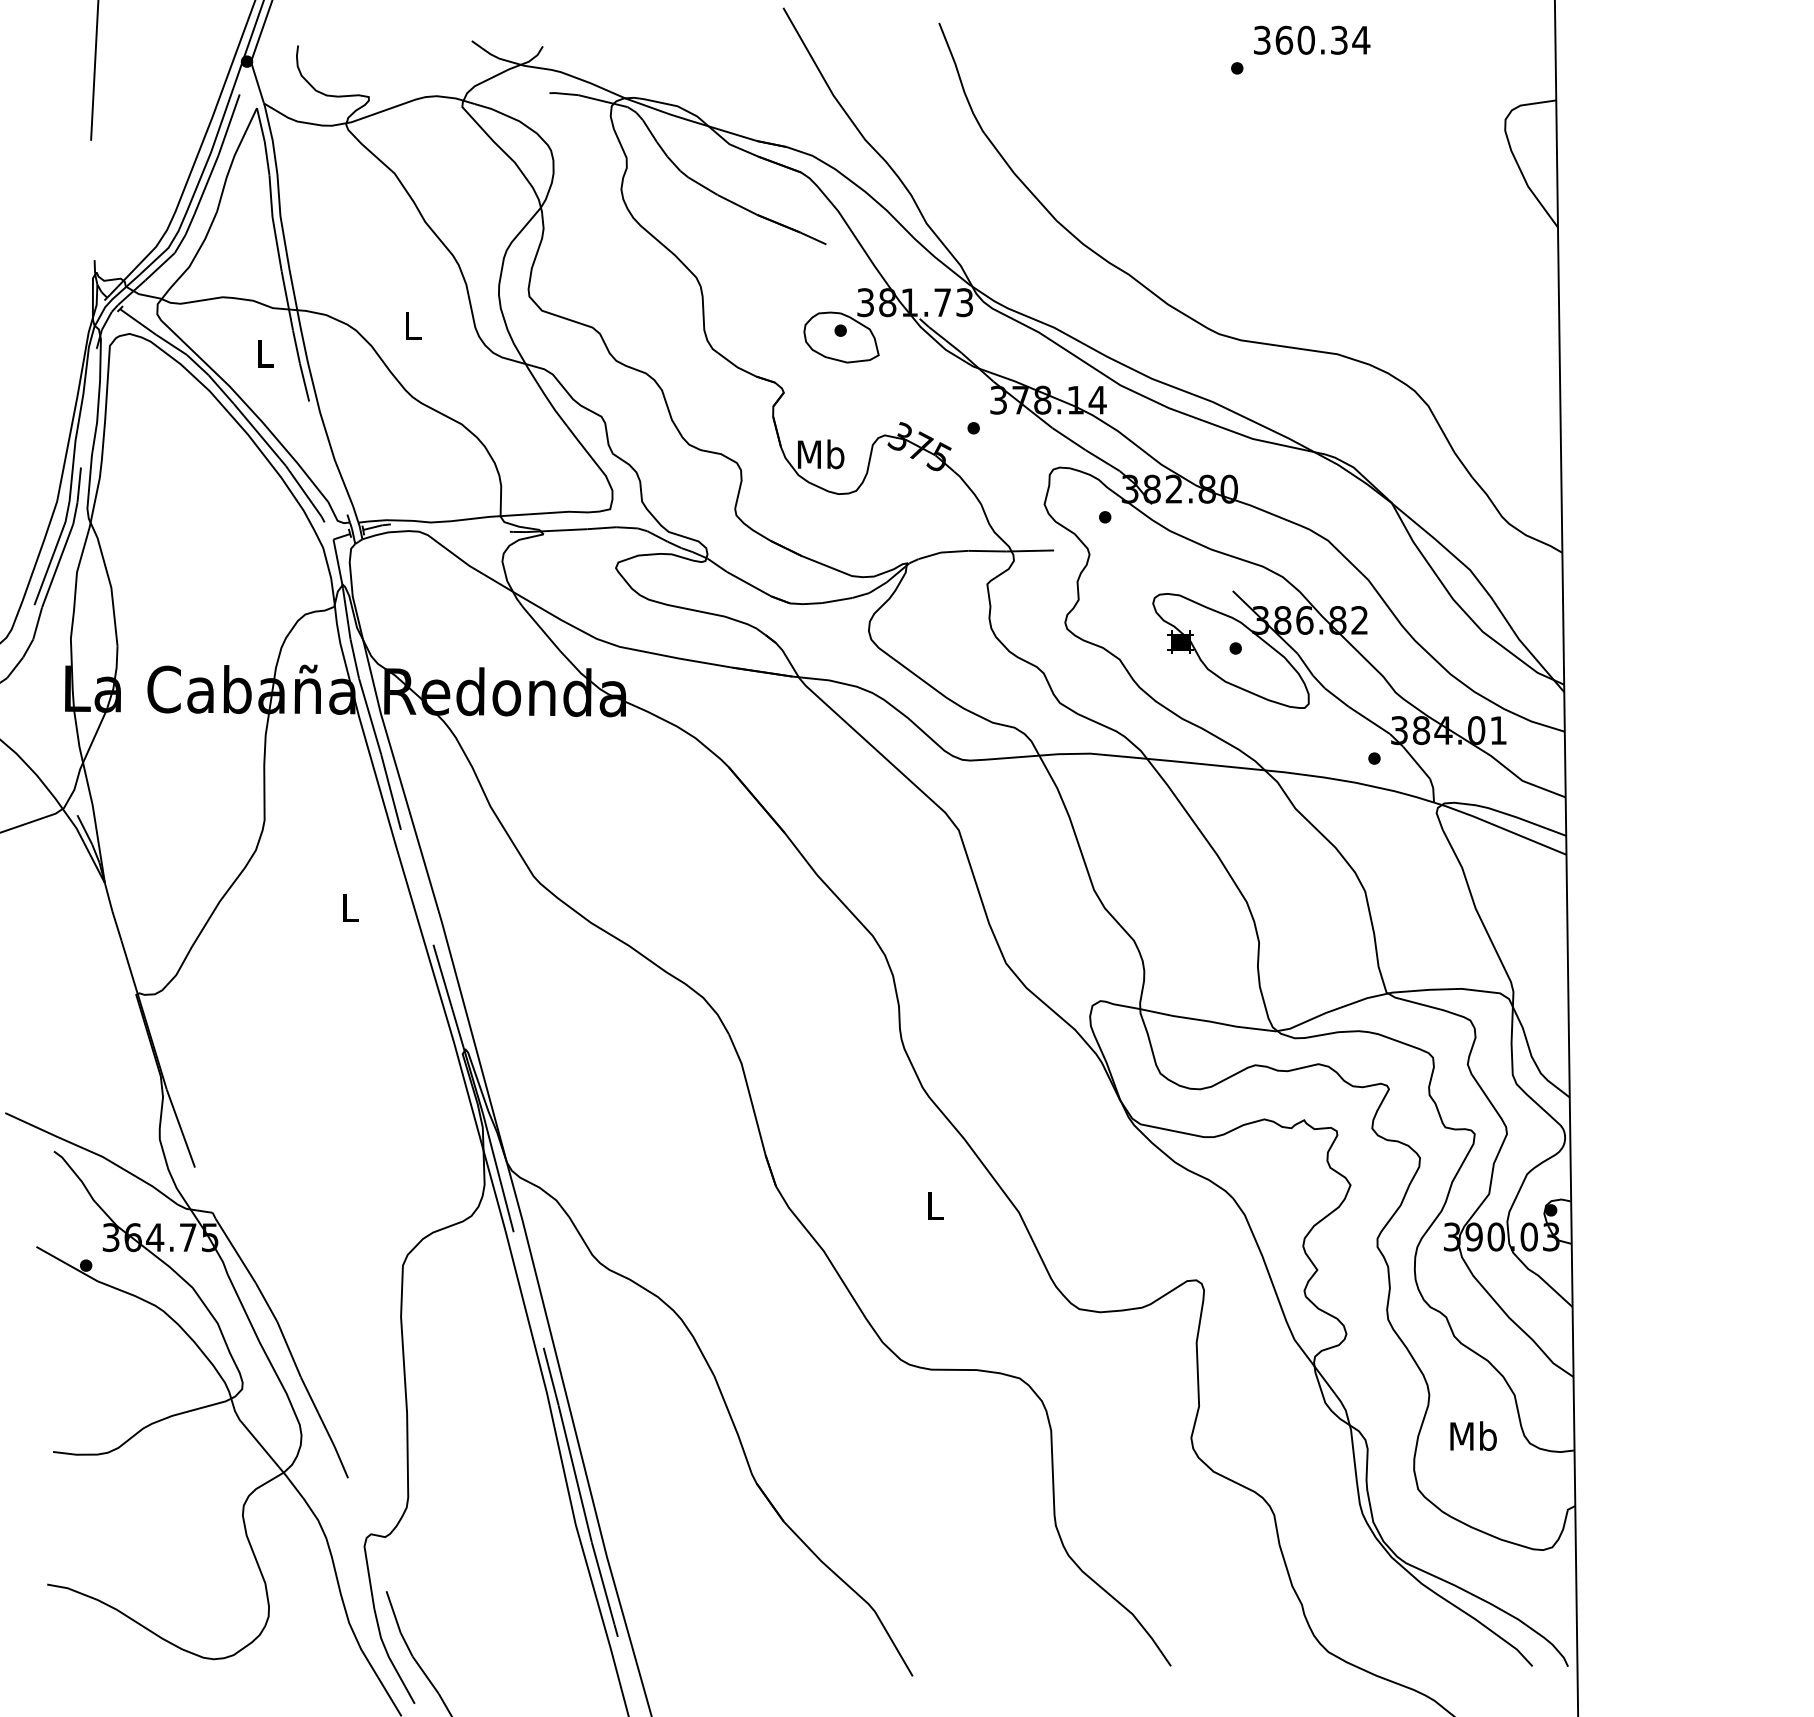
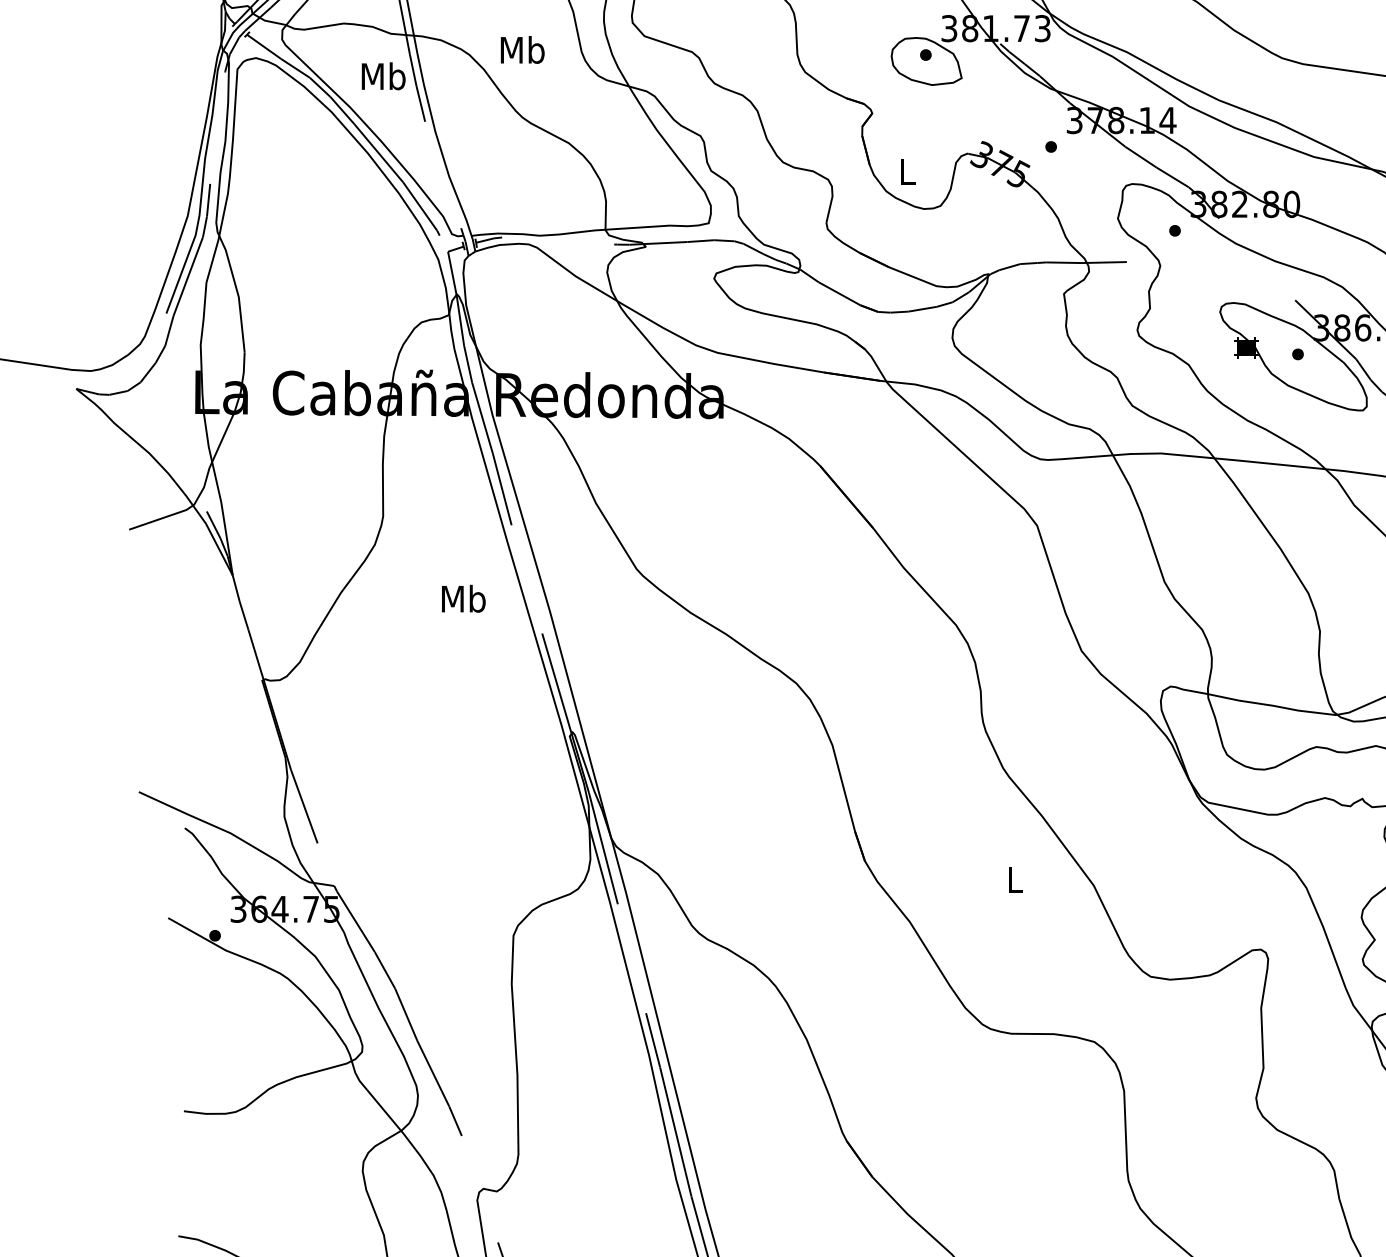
text: (412, 325) -> (522, 50), L -> Mb
text: (265, 353) -> (384, 76), L -> Mb
text: (821, 454) -> (907, 171), Mb -> L
text: (350, 907) -> (464, 598), L -> Mb

